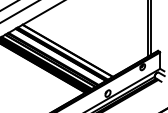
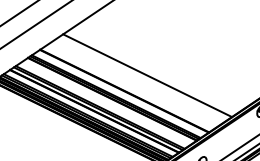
line: (81, 43) -> (148, 76), added

